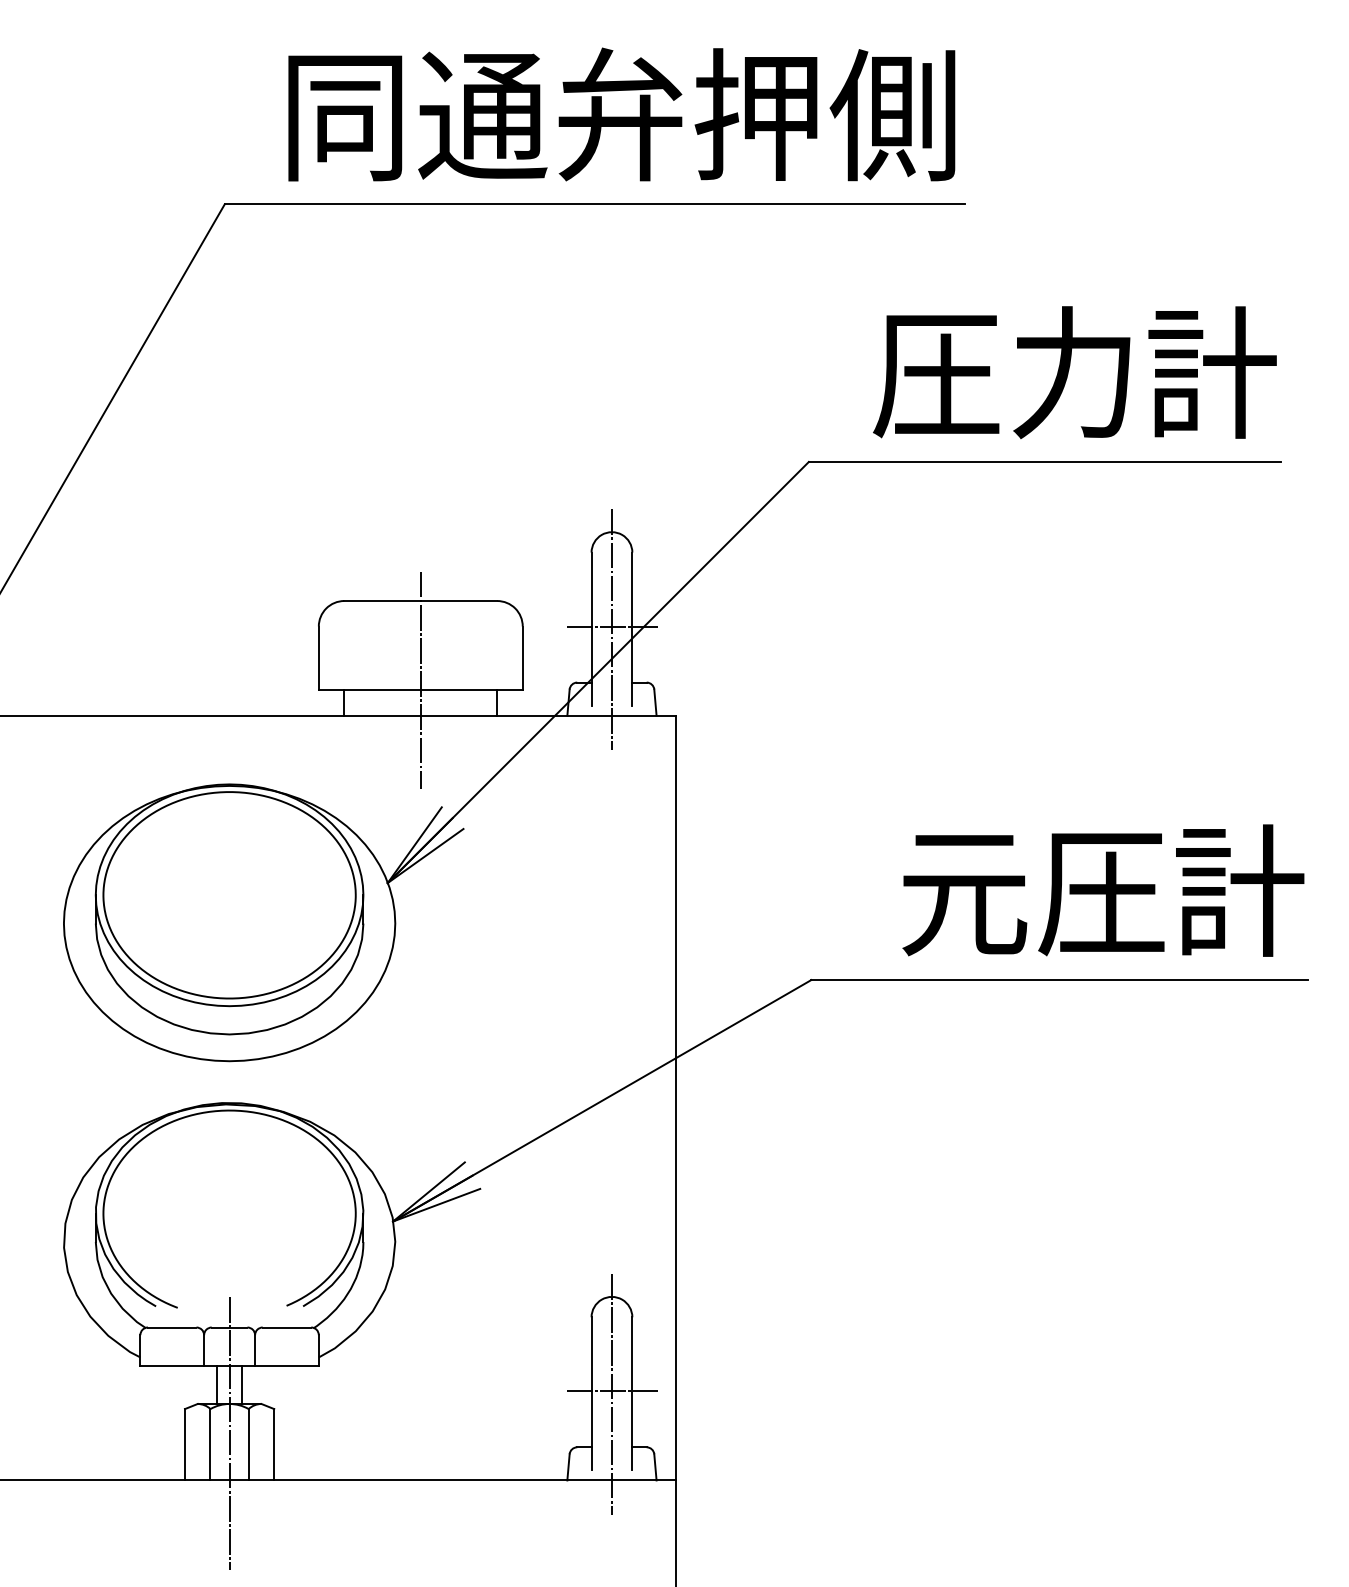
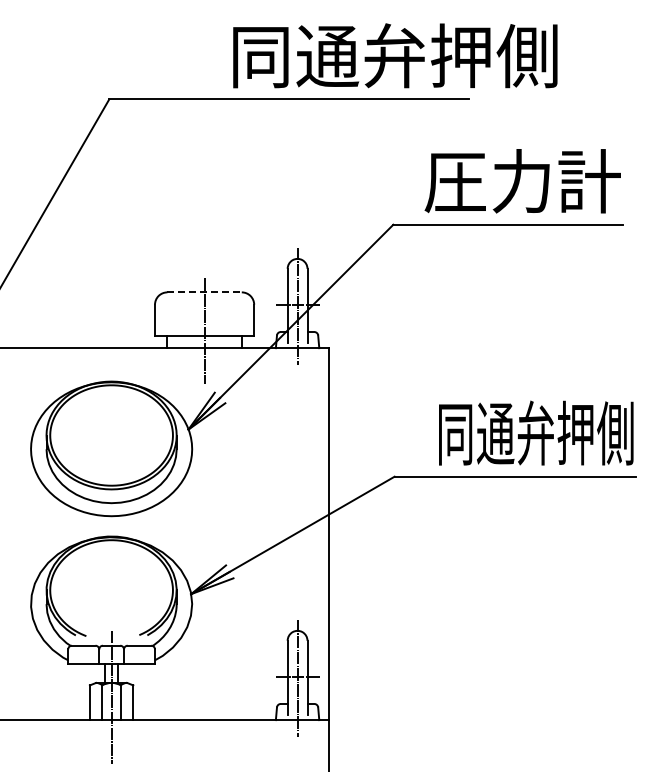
text: (622, 113) -> (395, 55), moved
line: (422, 601) -> (205, 292), solid -> dashed
text: (1103, 889) -> (536, 432), 元圧計 -> 同通弁押側

